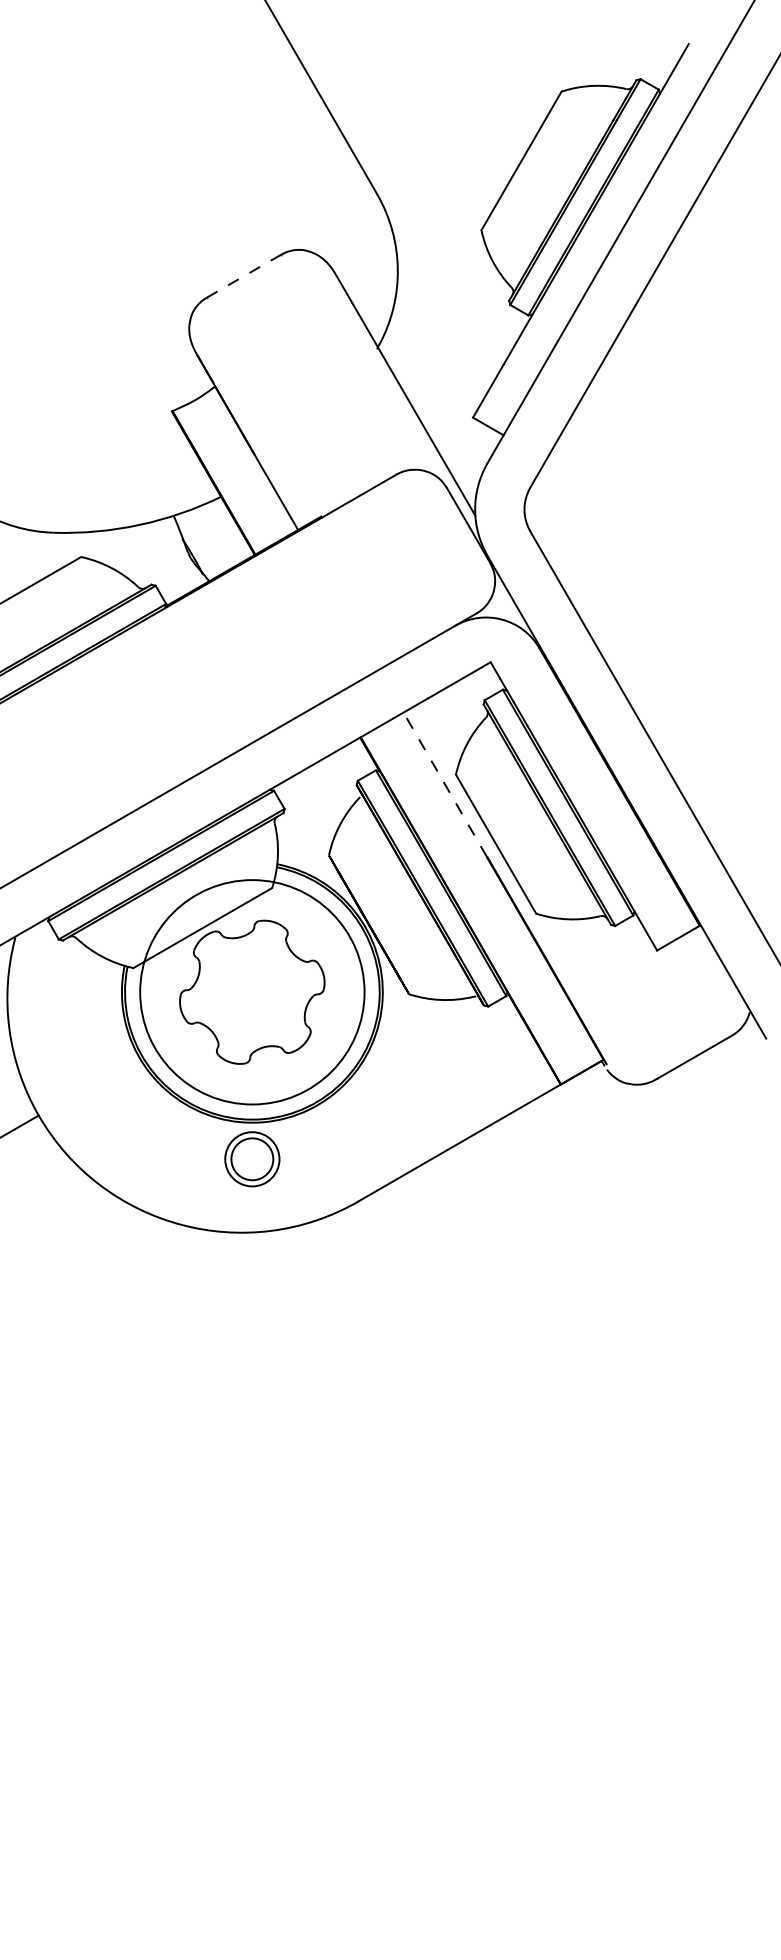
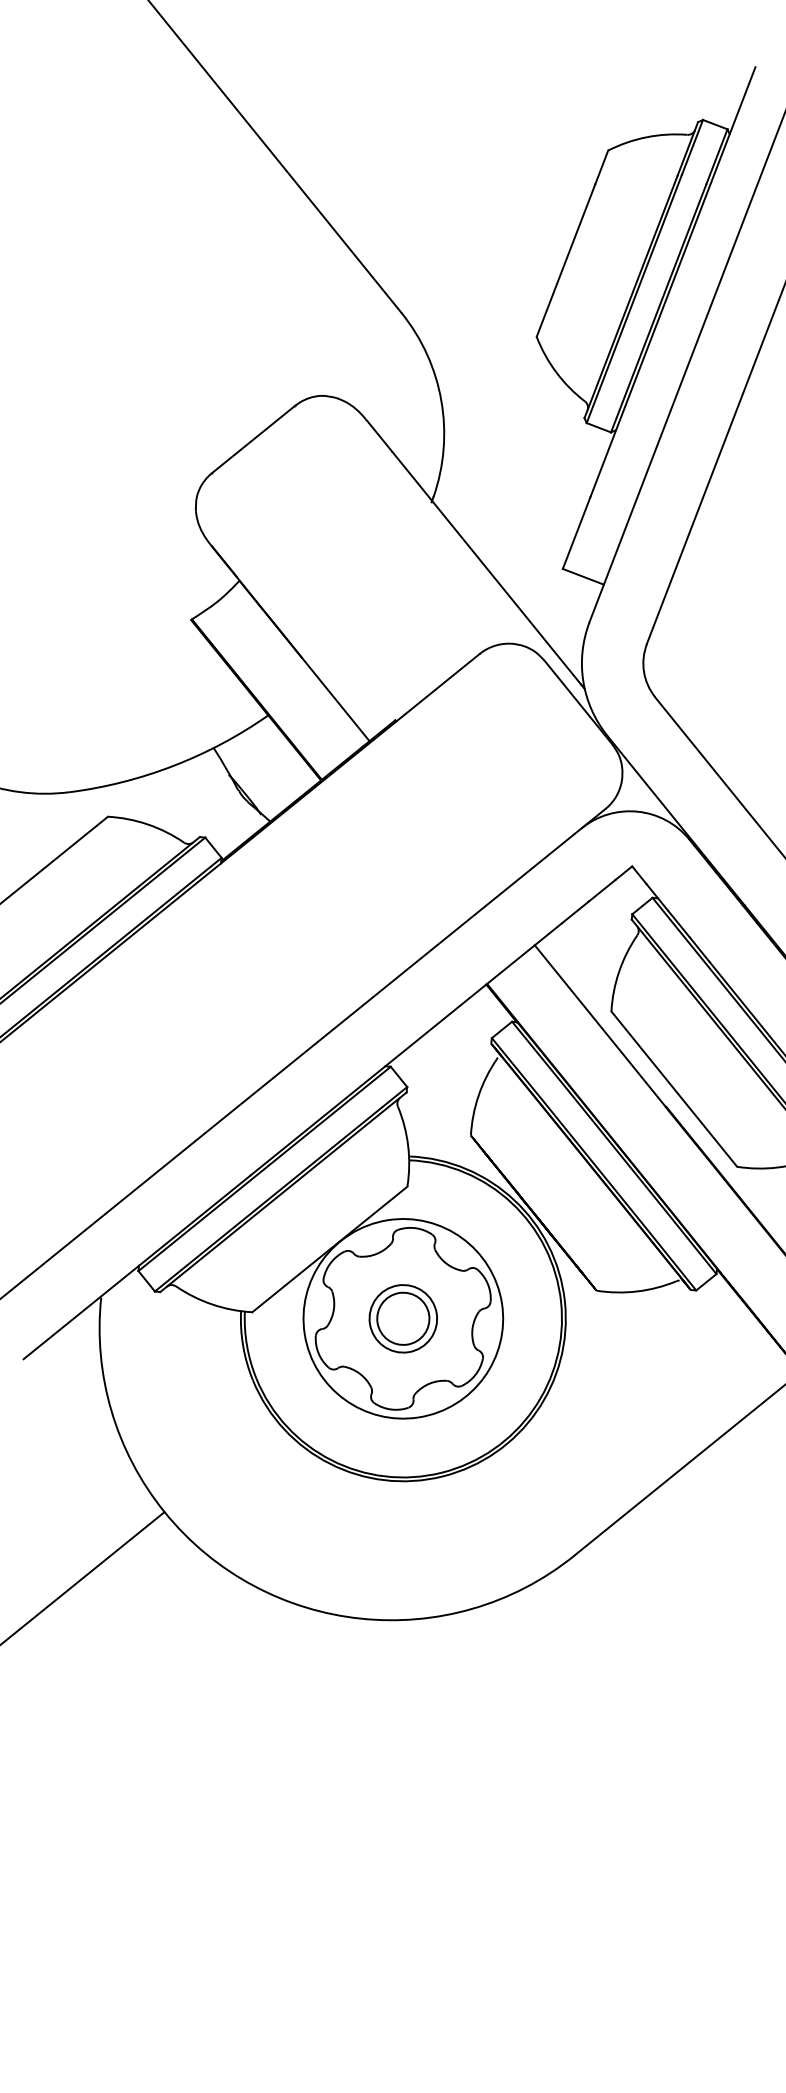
line: (243, 276) -> (252, 440), dashed -> solid
line: (444, 784) -> (599, 1025), dashed -> solid
circle: (252, 992) -> (403, 1319), size x0.71
part: (252, 1159) -> (403, 1319), moved

